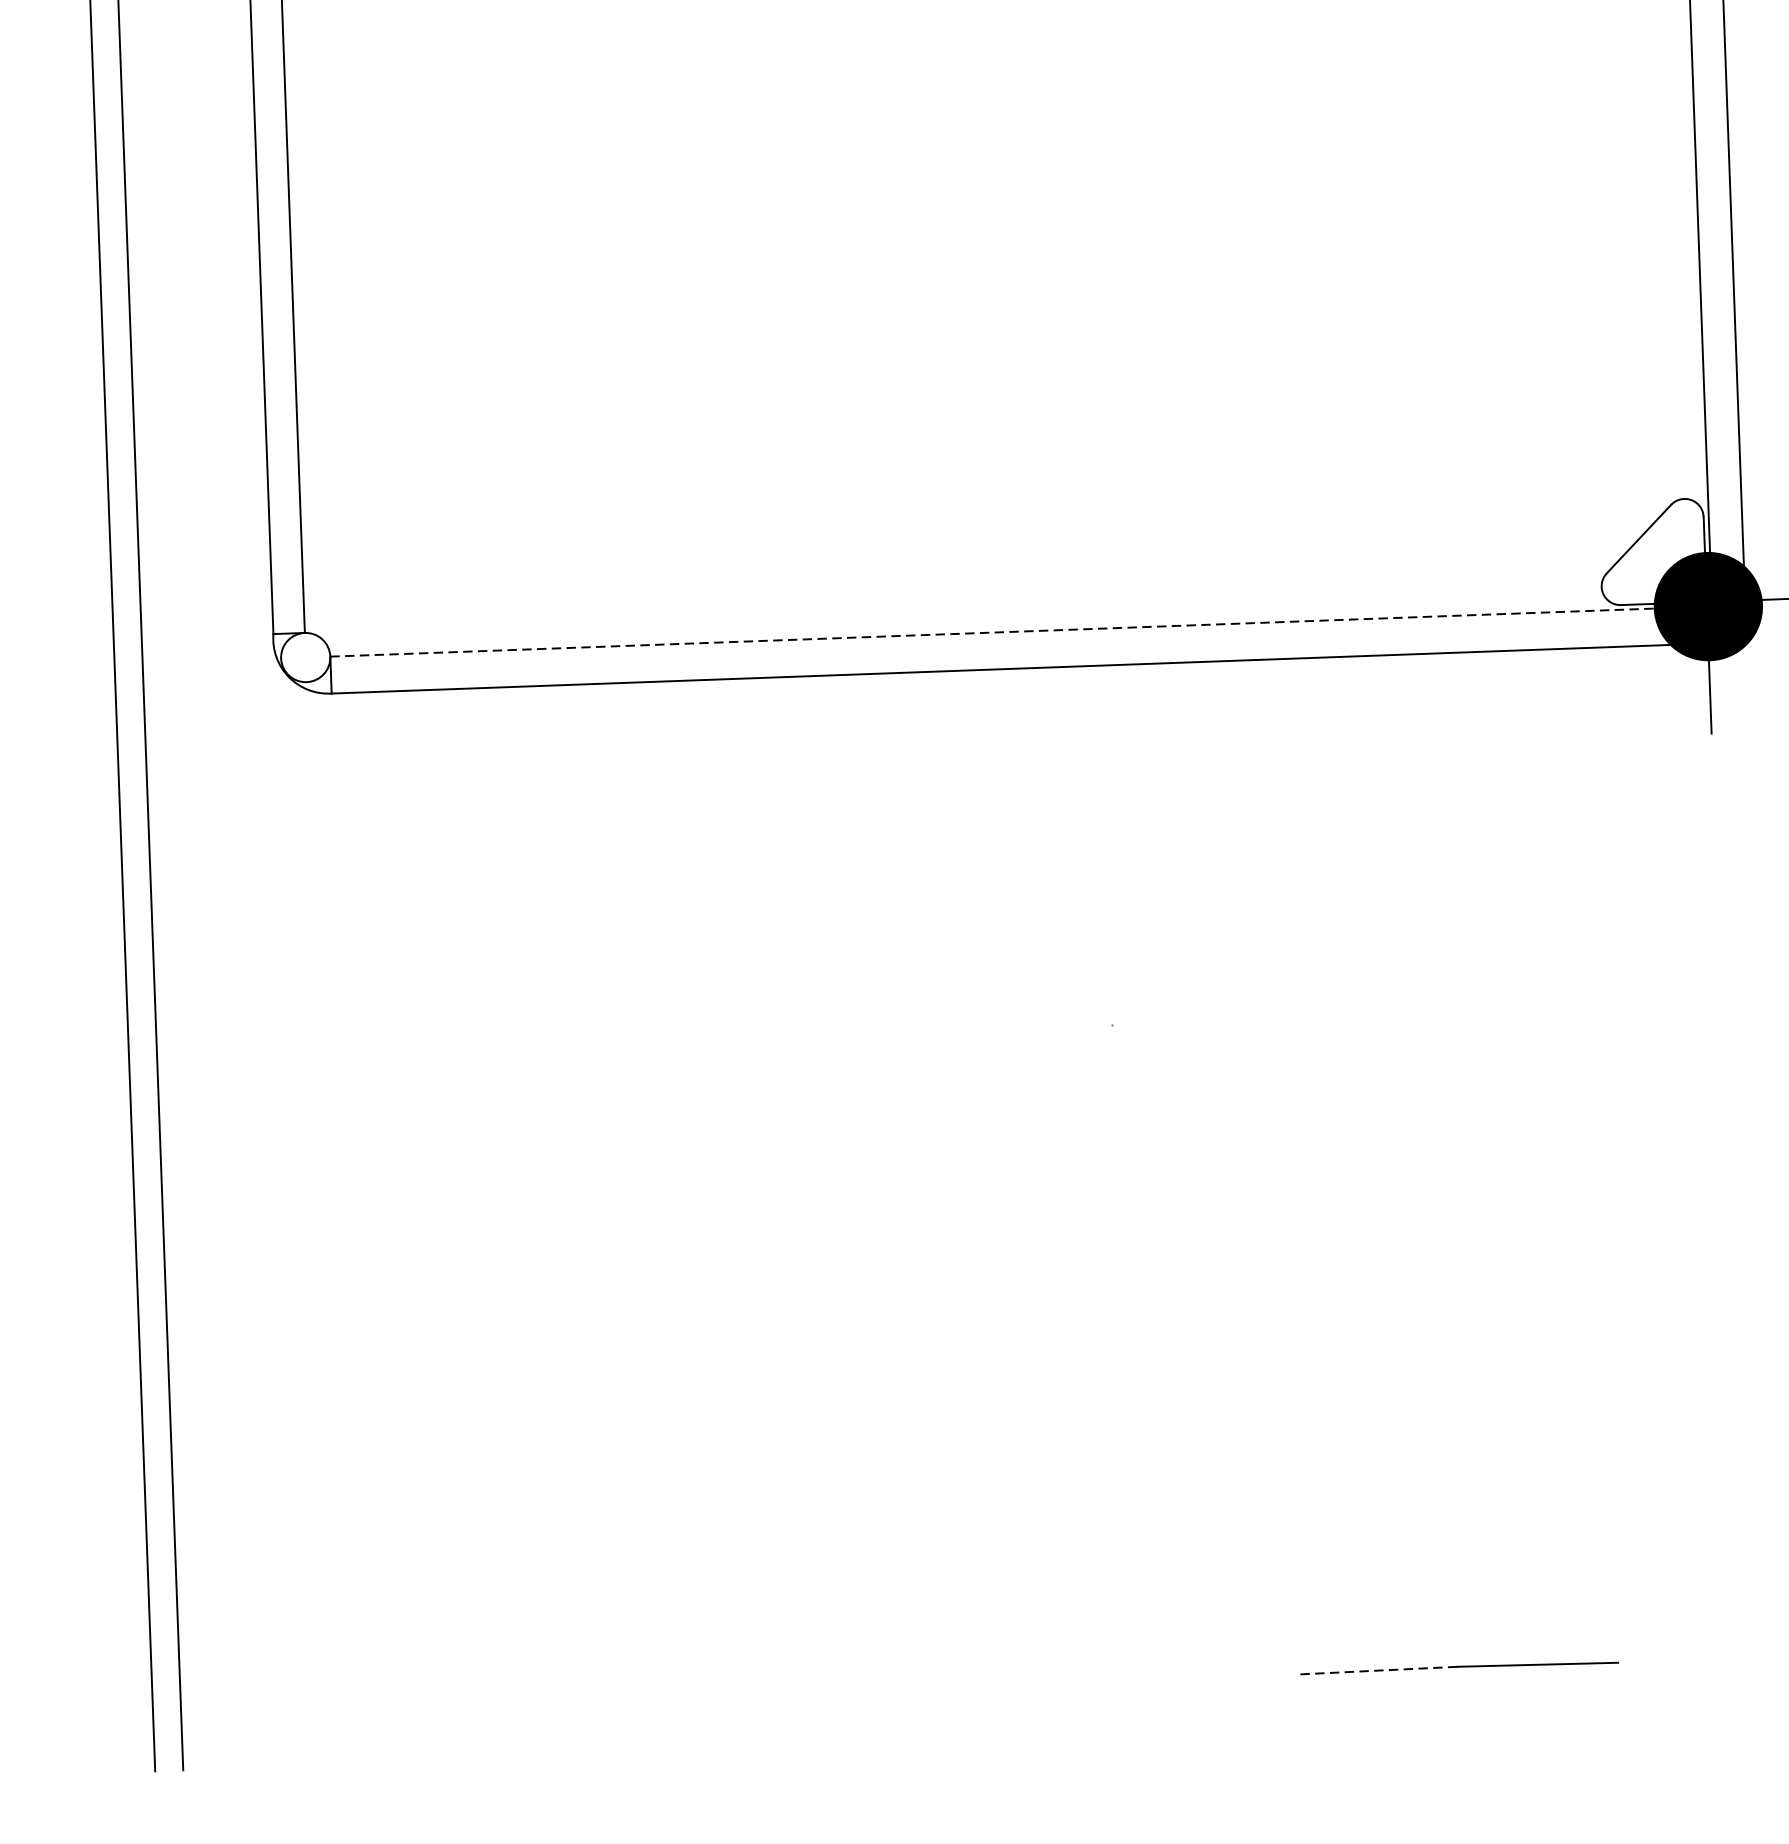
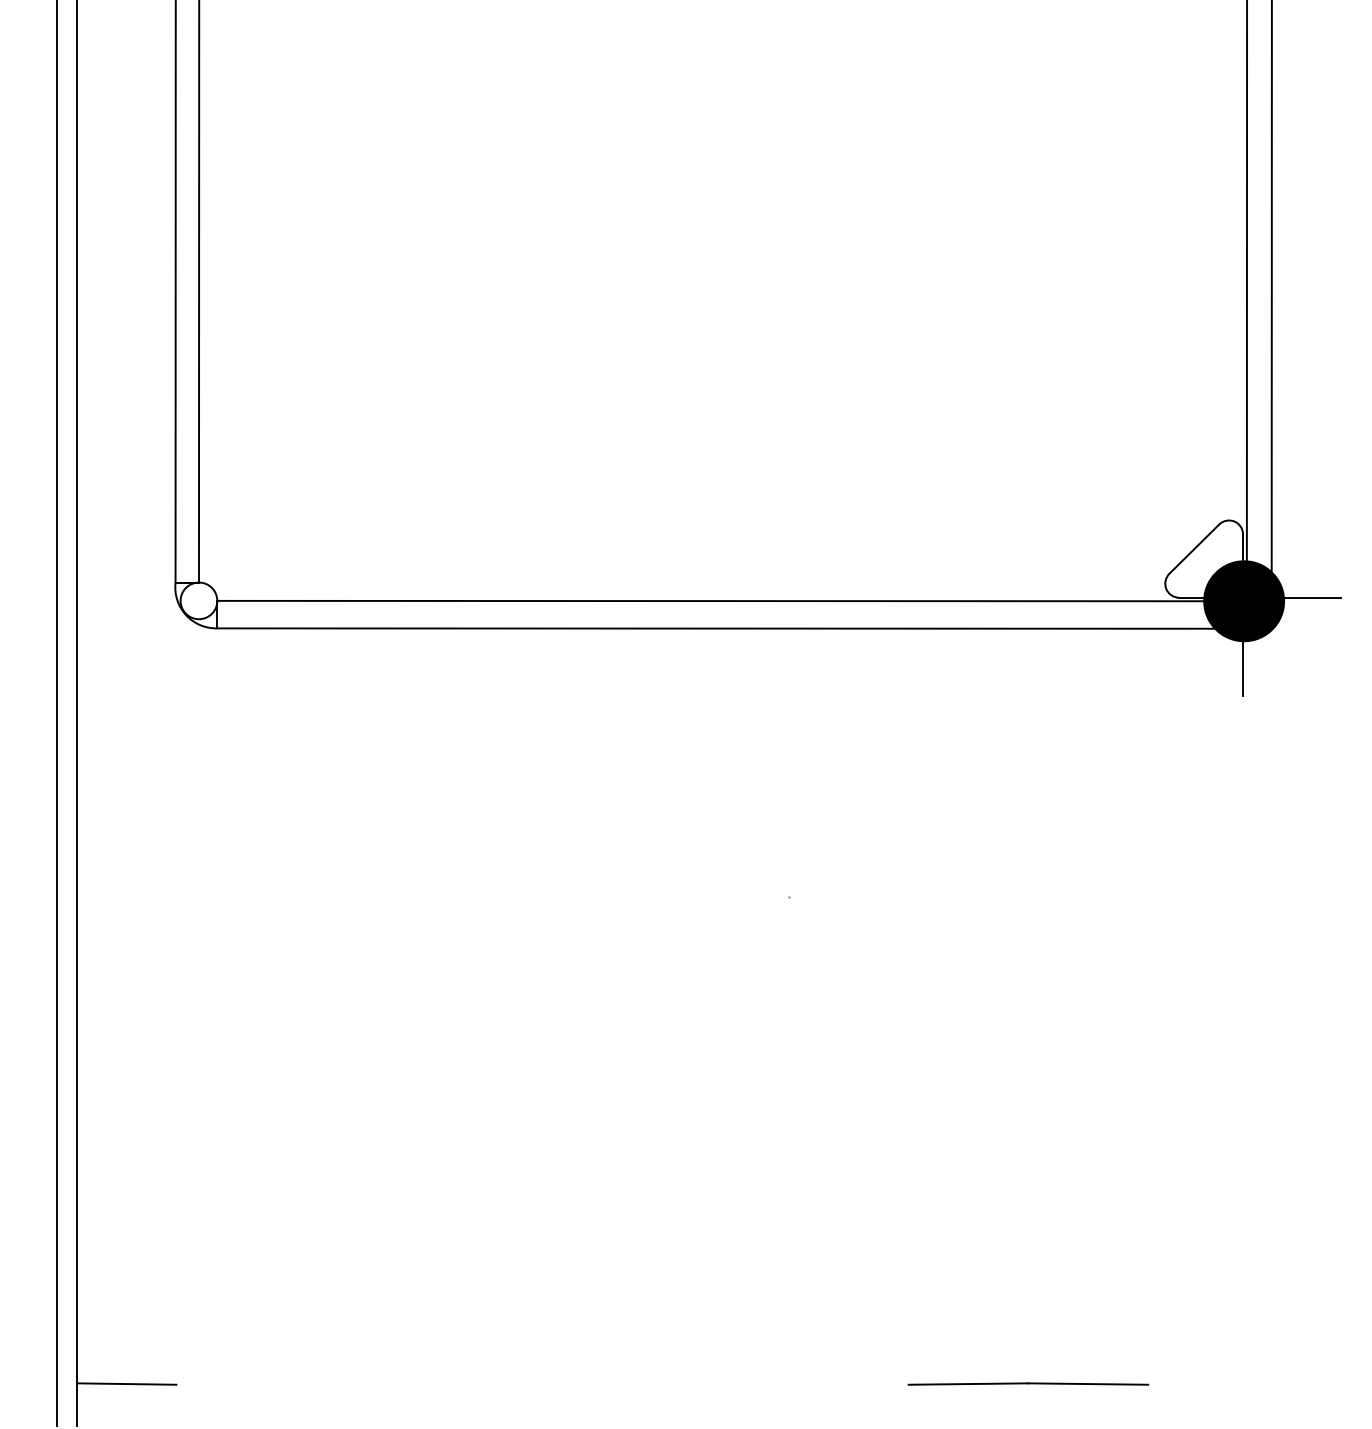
line: (1008, 632) -> (722, 601), dashed -> solid
line: (1376, 1671) -> (968, 1384), dashed -> solid
line: (246, 1711) -> (126, 1383), added

